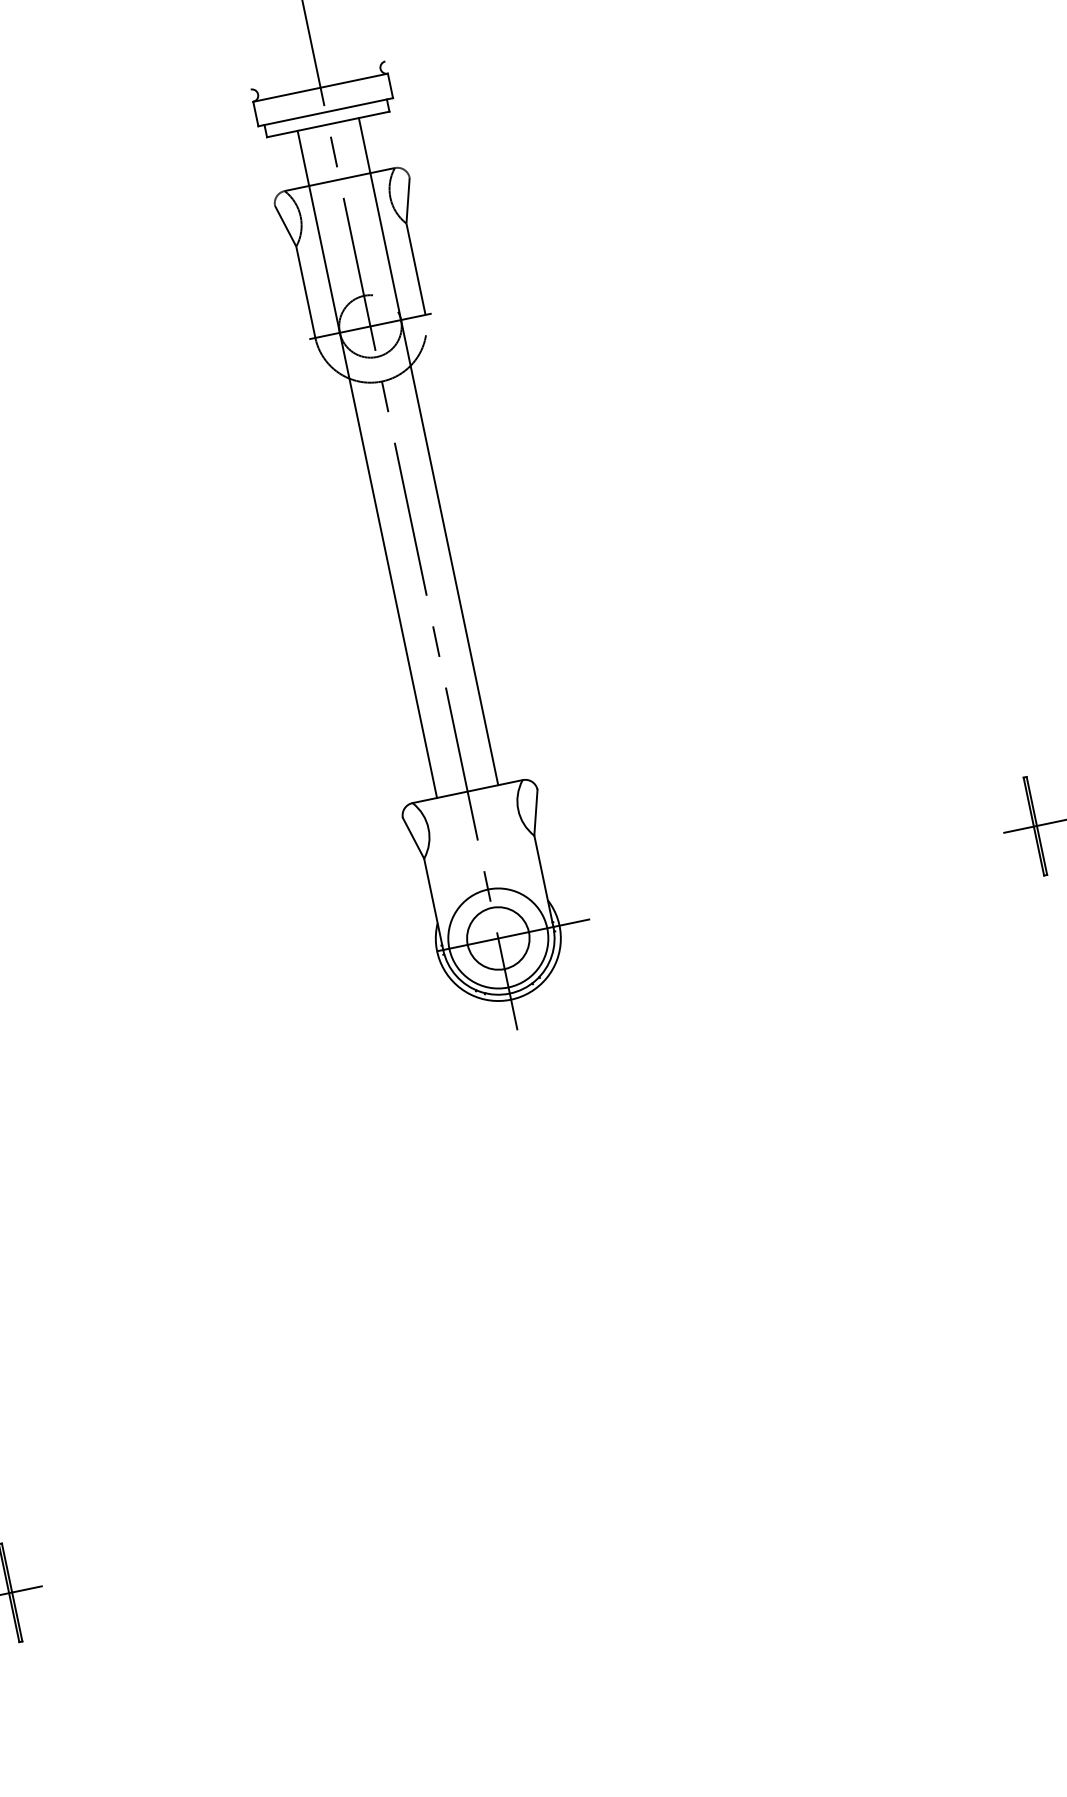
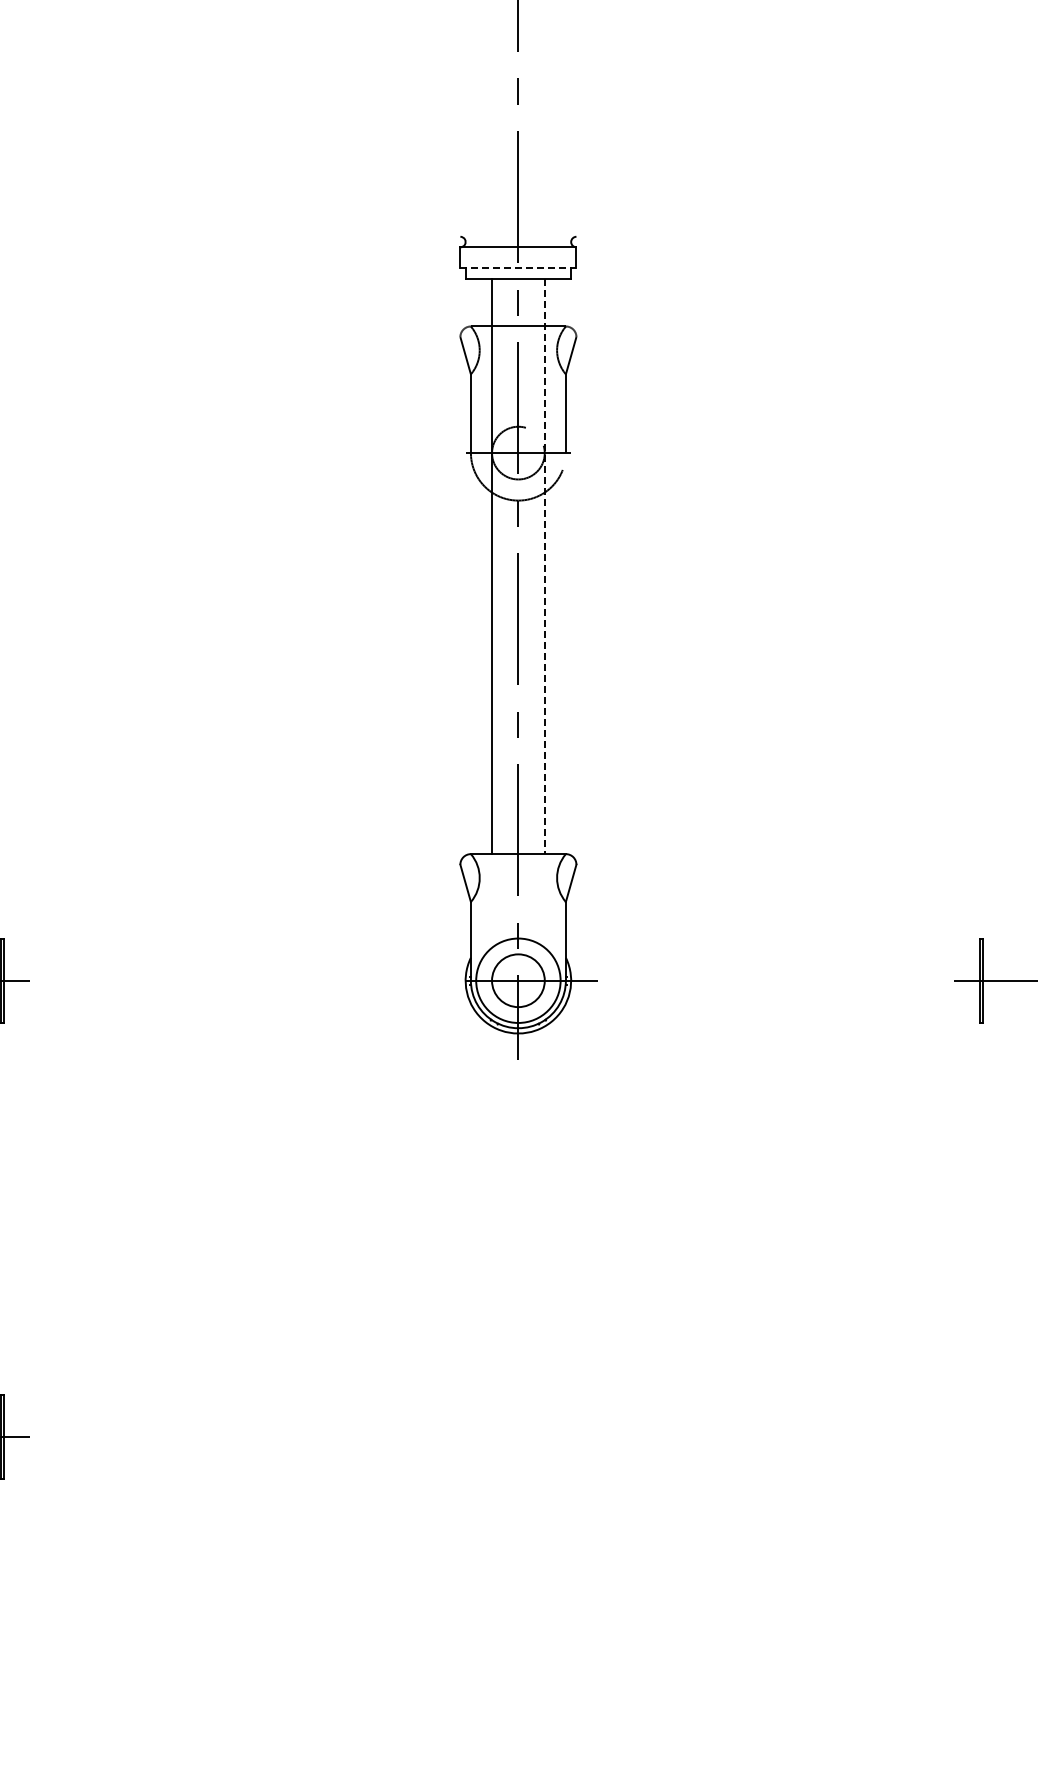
line: (325, 112) -> (518, 268), solid -> dashed
line: (428, 451) -> (544, 566), solid -> dashed

